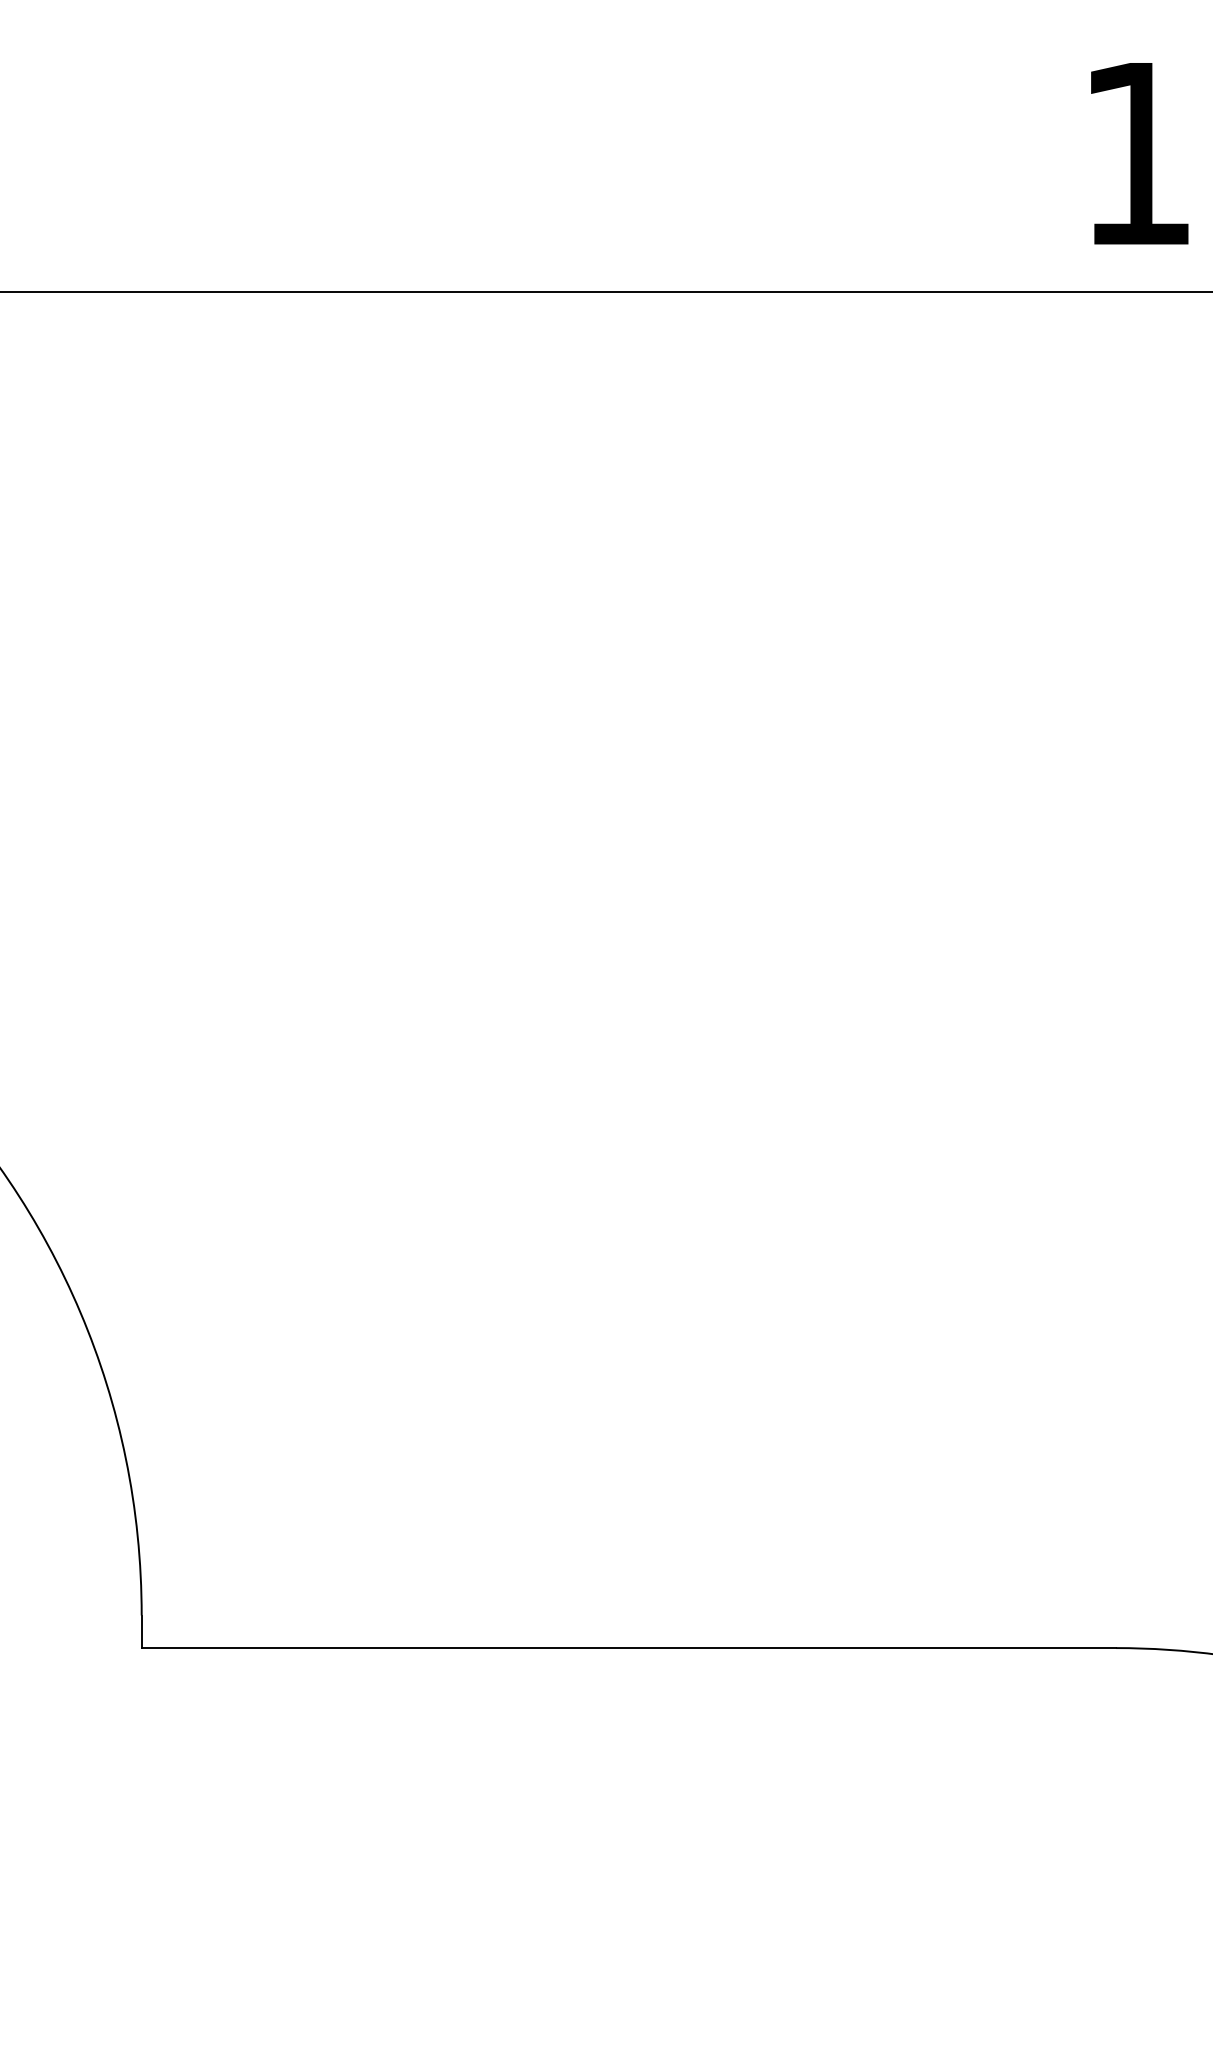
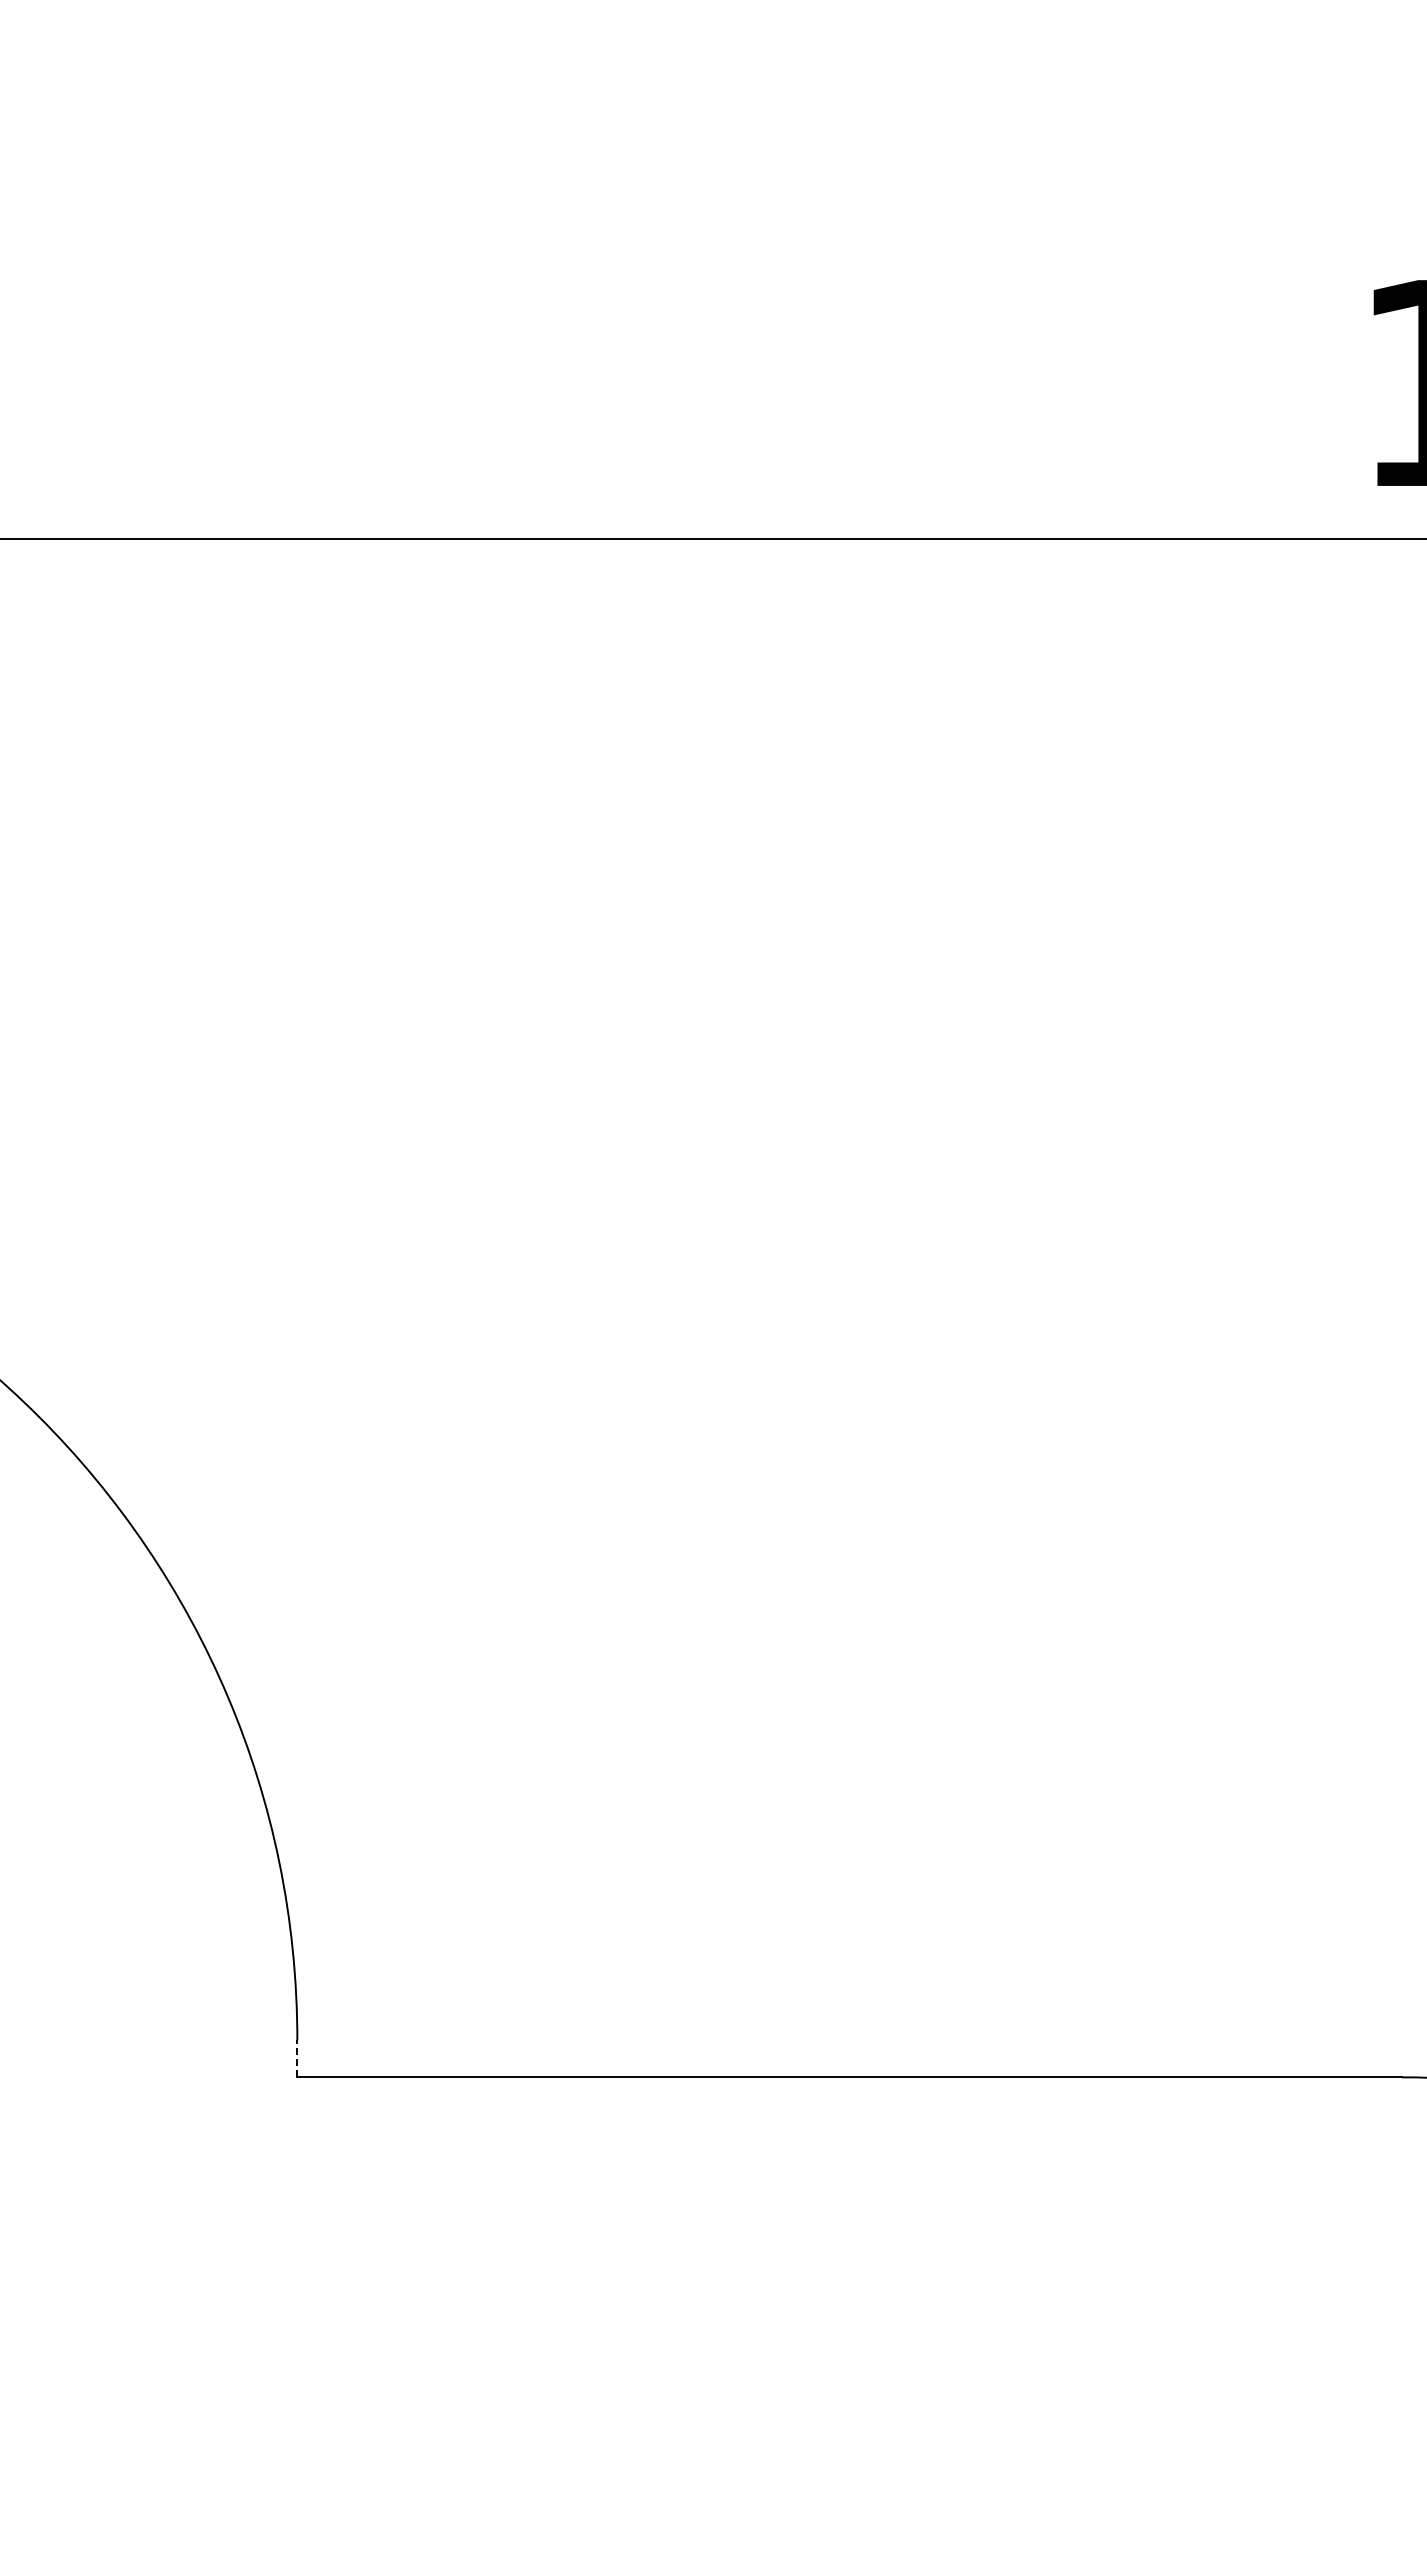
line: (141, 1631) -> (297, 2058), solid -> dashed

